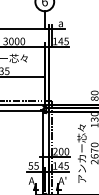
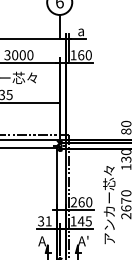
text: (63, 41) -> (84, 55), 145 -> 160
text: (61, 151) -> (81, 202), 200 -> 260
text: (33, 166) -> (44, 221), 55 -> 31

